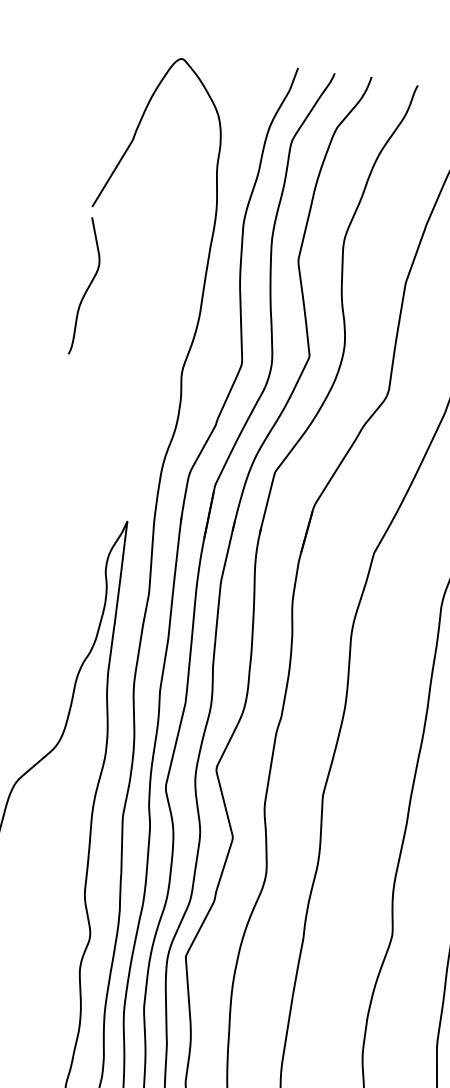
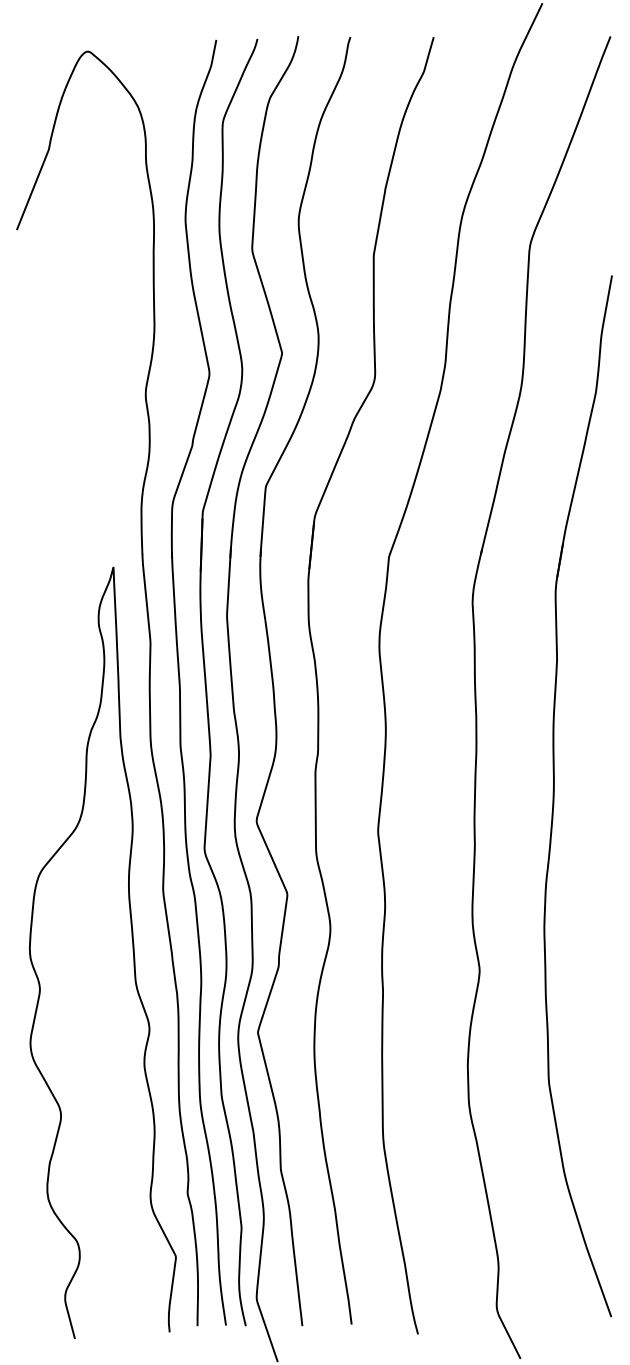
curve: (87, 287) -> (26, 318), removed

